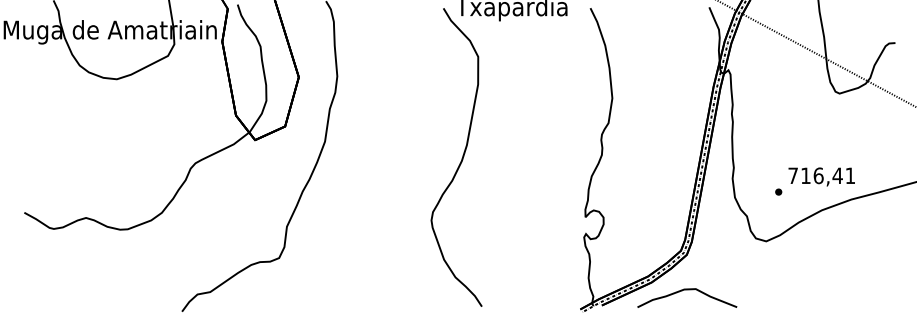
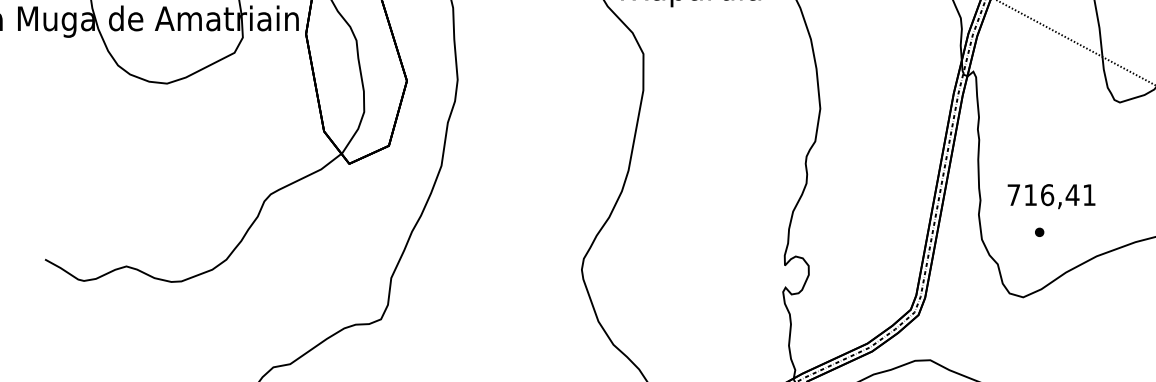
text: (821, 176) -> (1051, 195), moved

